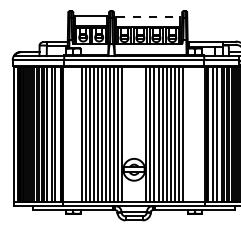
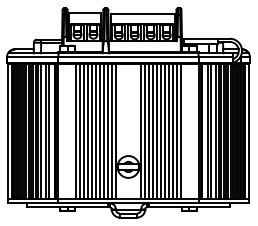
line: (148, 17) -> (142, 14), dashed -> solid
line: (187, 134) -> (181, 131), added

